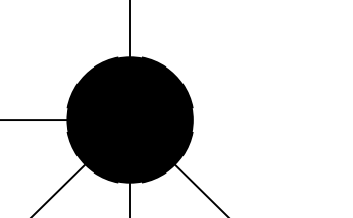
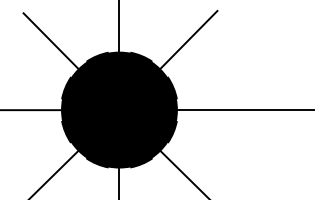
line: (205, 42) -> (188, 39), added
line: (55, 44) -> (51, 40), added
line: (267, 120) -> (245, 110), added

